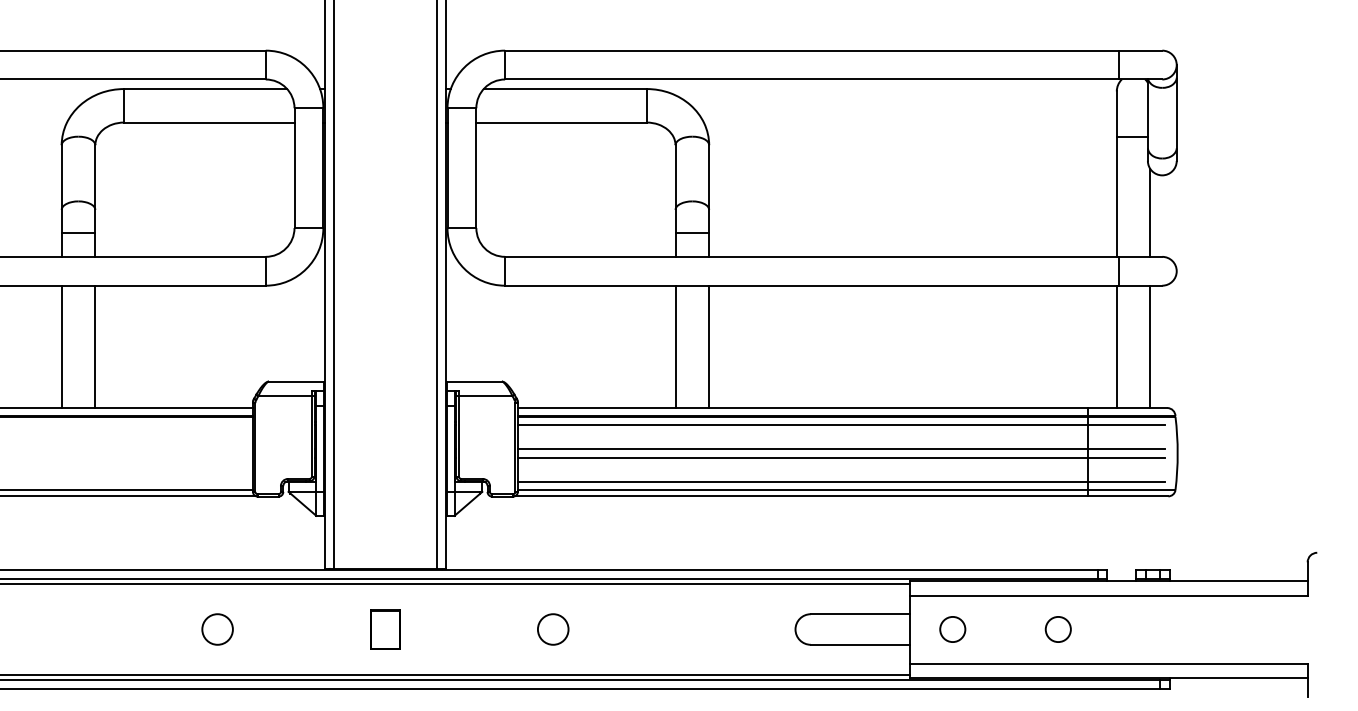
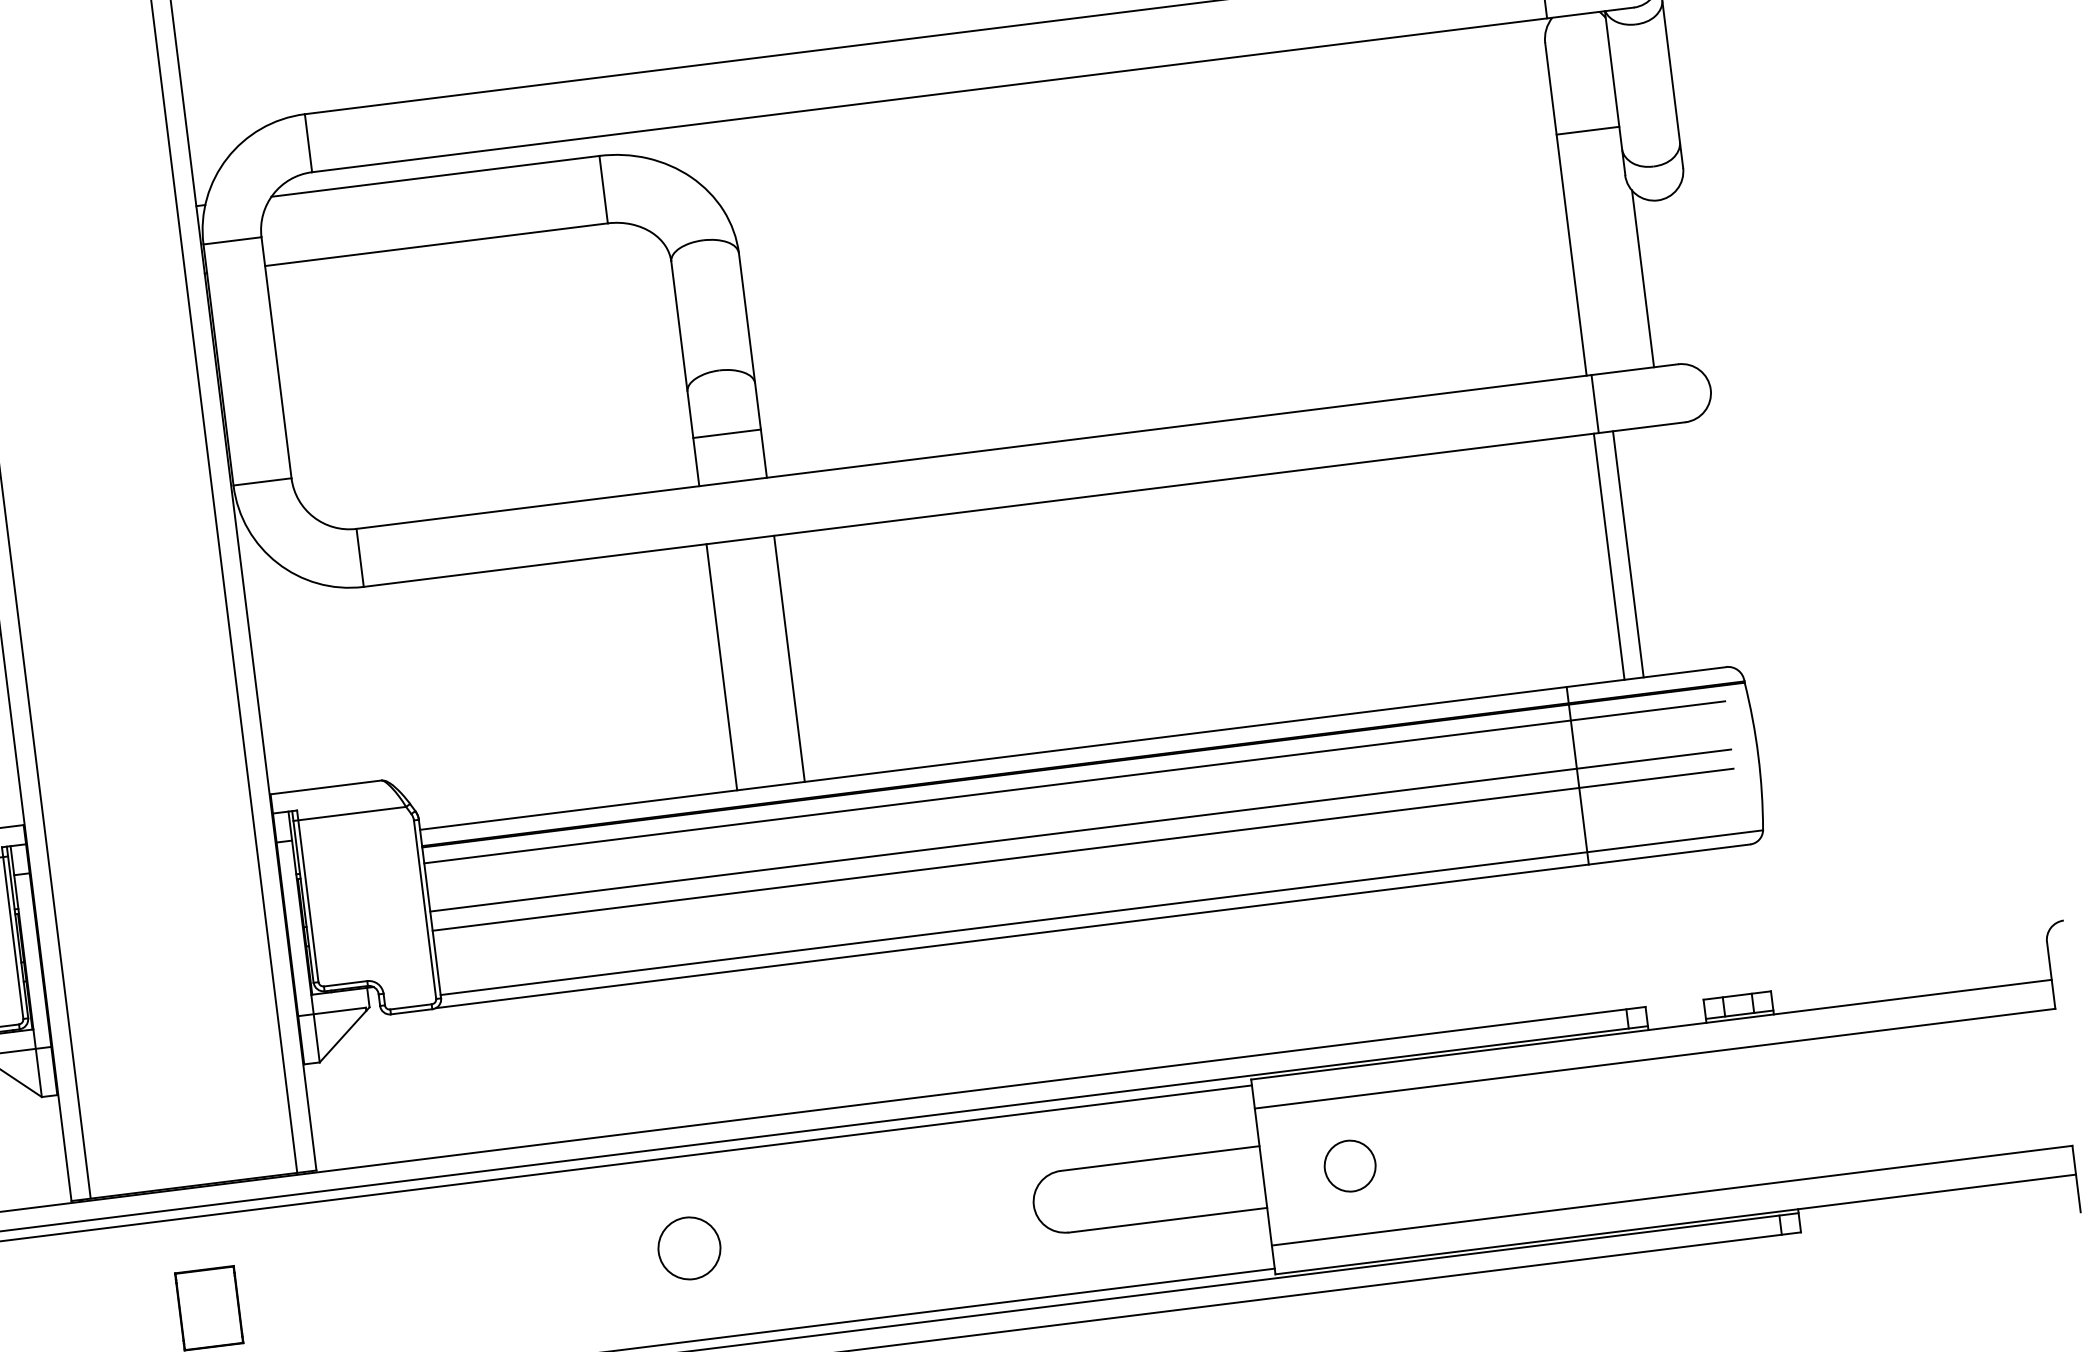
line: (1150, 346) -> (1628, 553), moved
line: (840, 482) -> (1087, 898), removed
circle: (553, 629) -> (689, 1248), moved
circle: (1057, 629) -> (1560, 1139), removed

